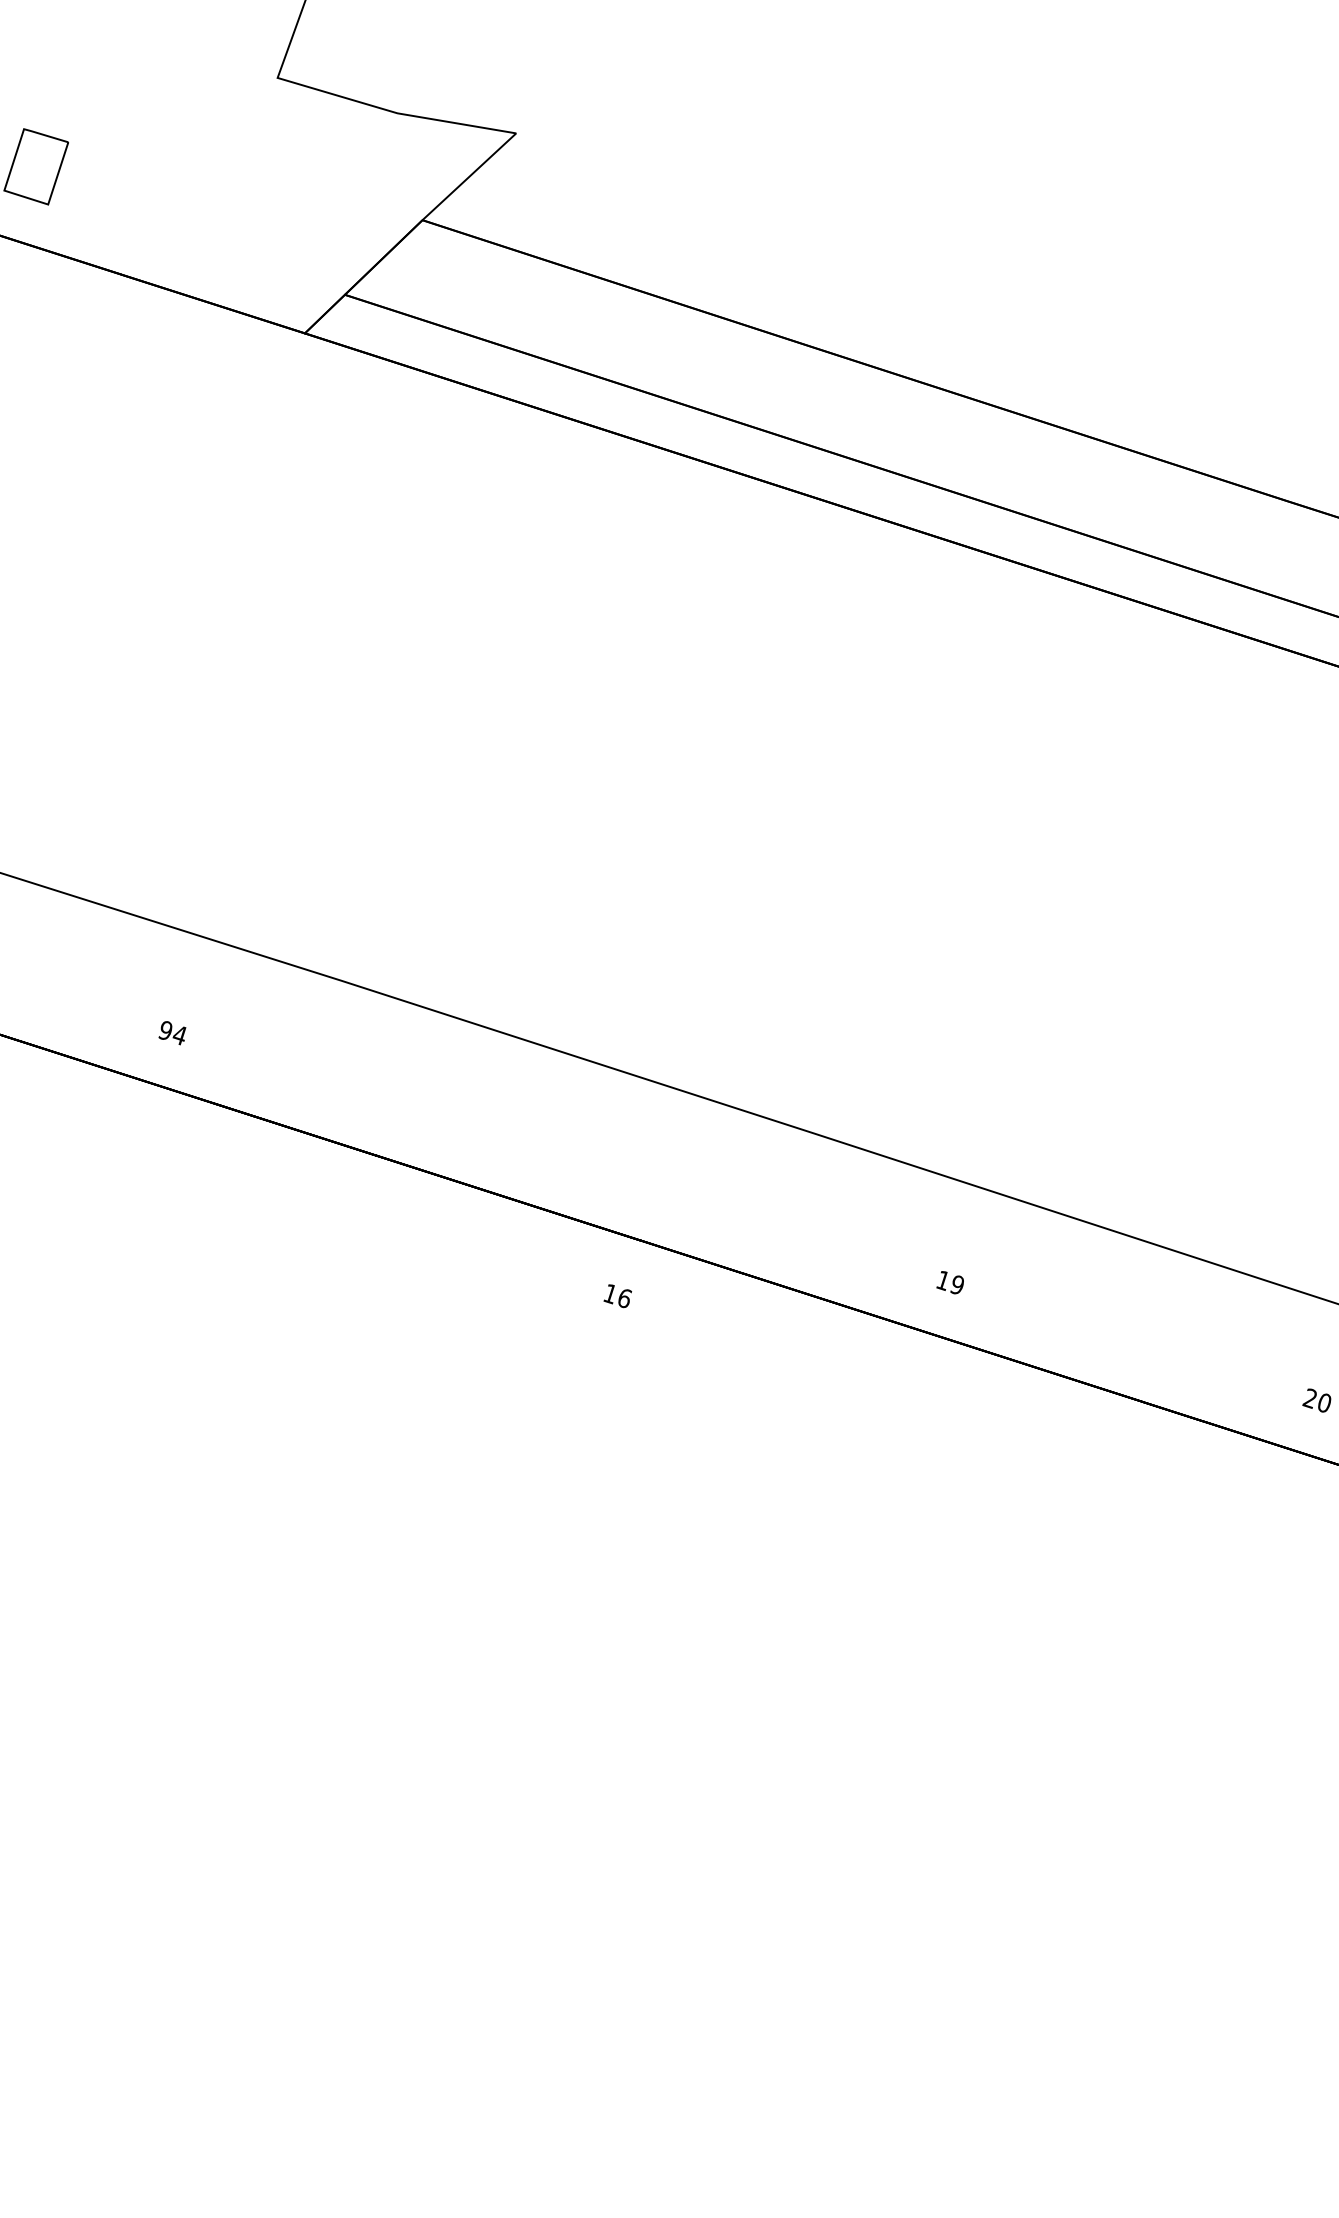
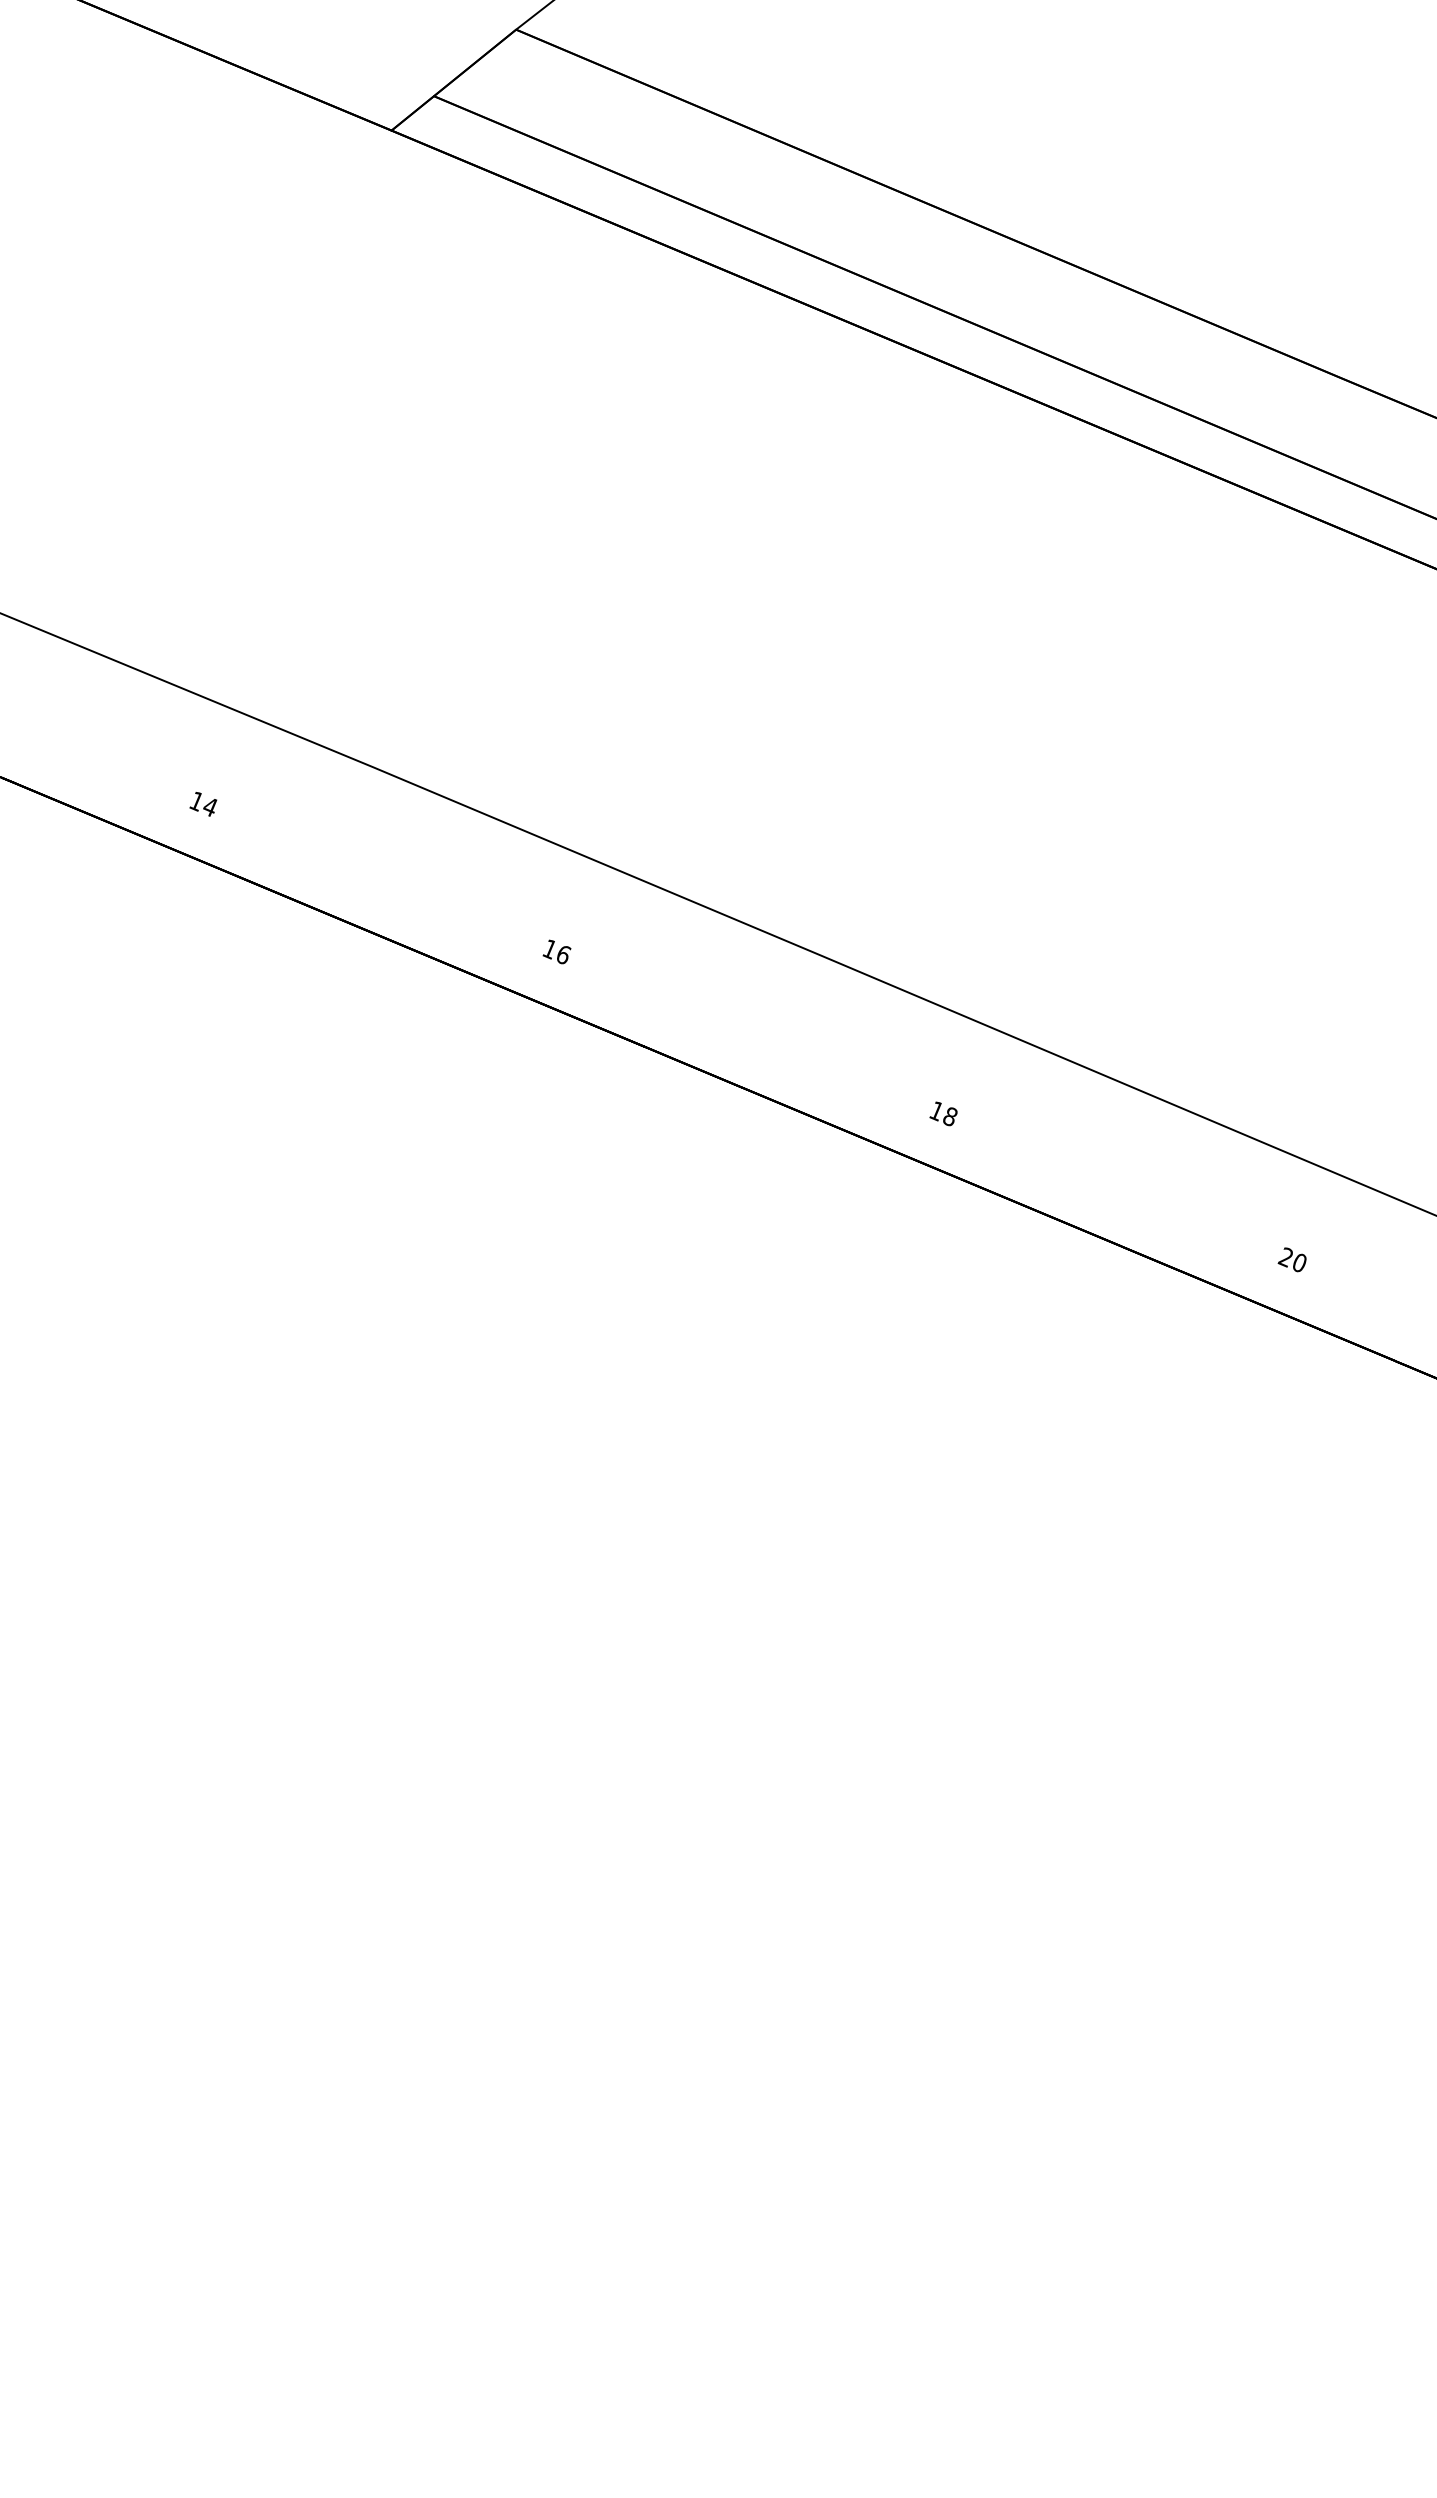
text: (165, 1030) -> (196, 801), 94 -> 14
text: (956, 1285) -> (949, 1117), 19 -> 18
text: (617, 1295) -> (556, 951), moved

